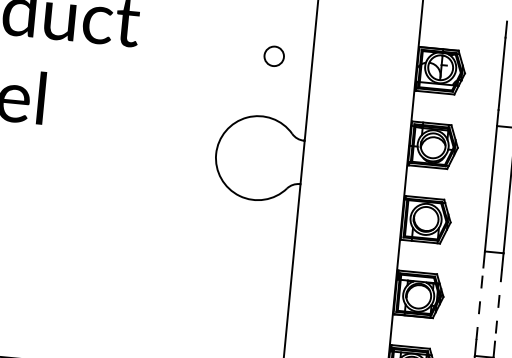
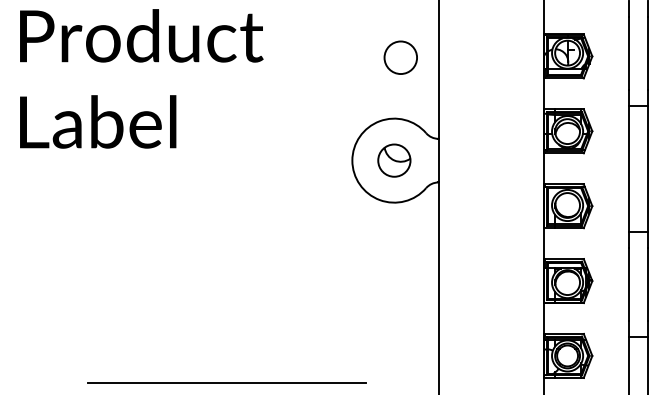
circle: (273, 56) -> (400, 57), size x1.67
part: (258, 158) -> (394, 160), added
line: (480, 302) -> (629, 283), dashed -> solid
line: (498, 305) -> (647, 284), dashed -> solid

